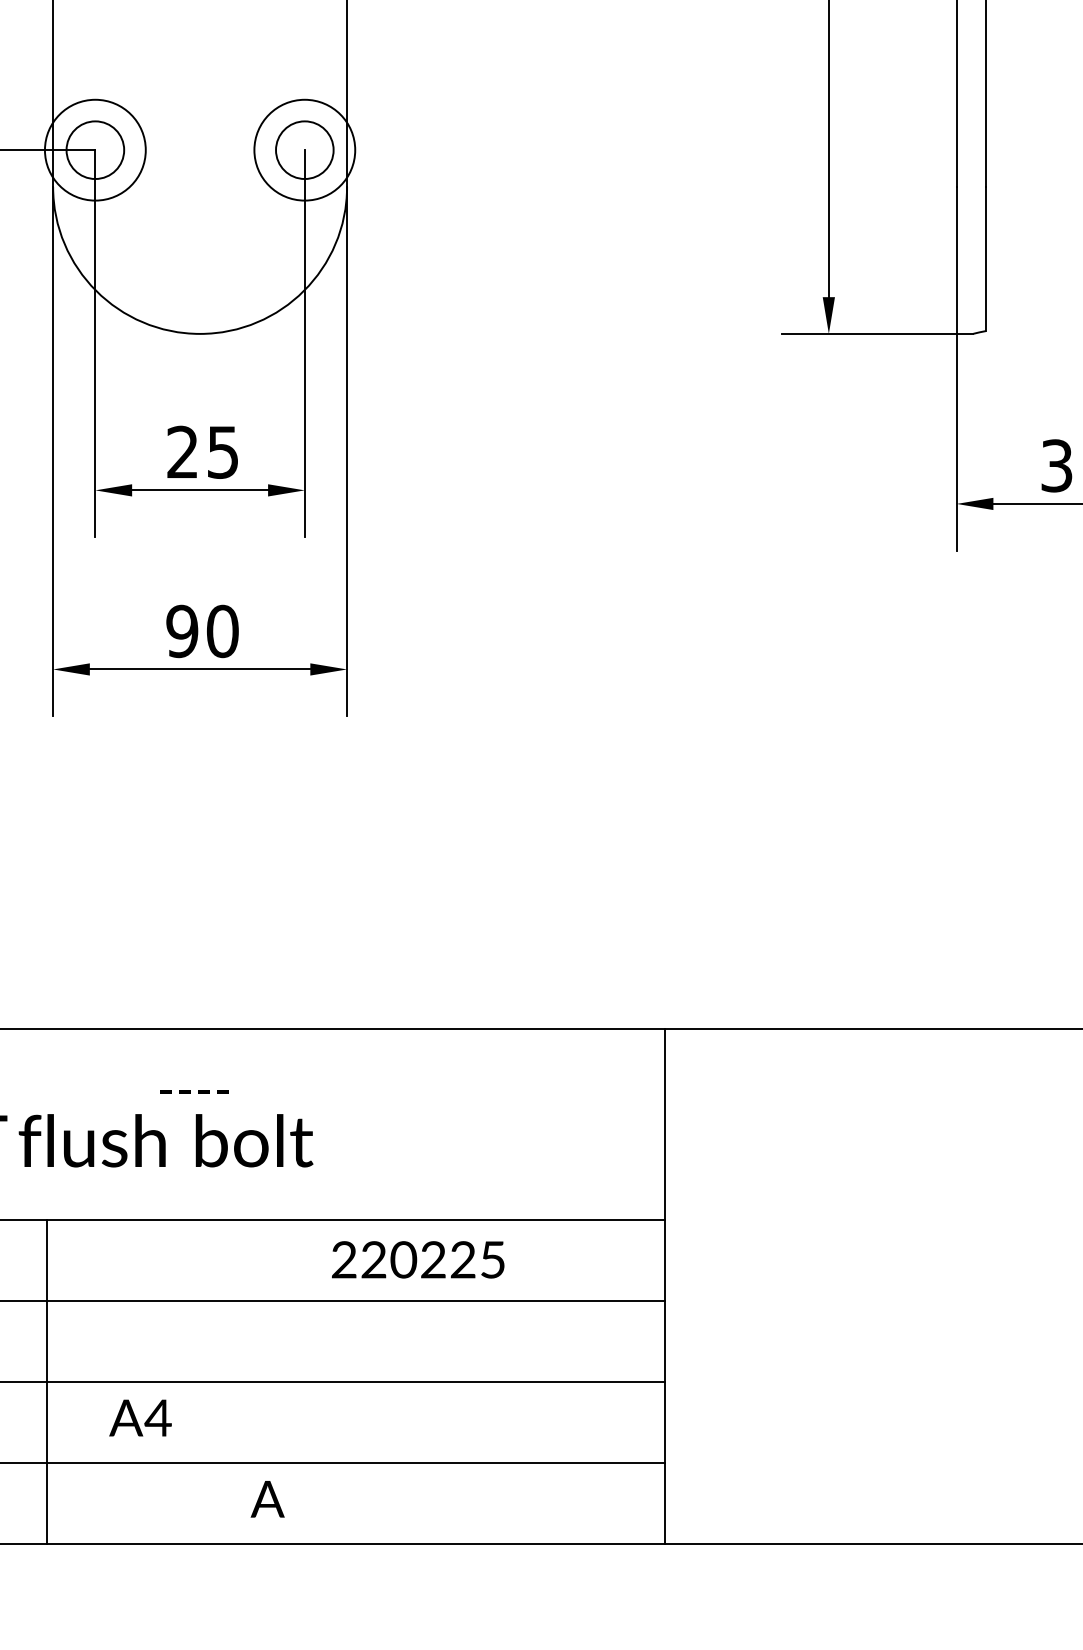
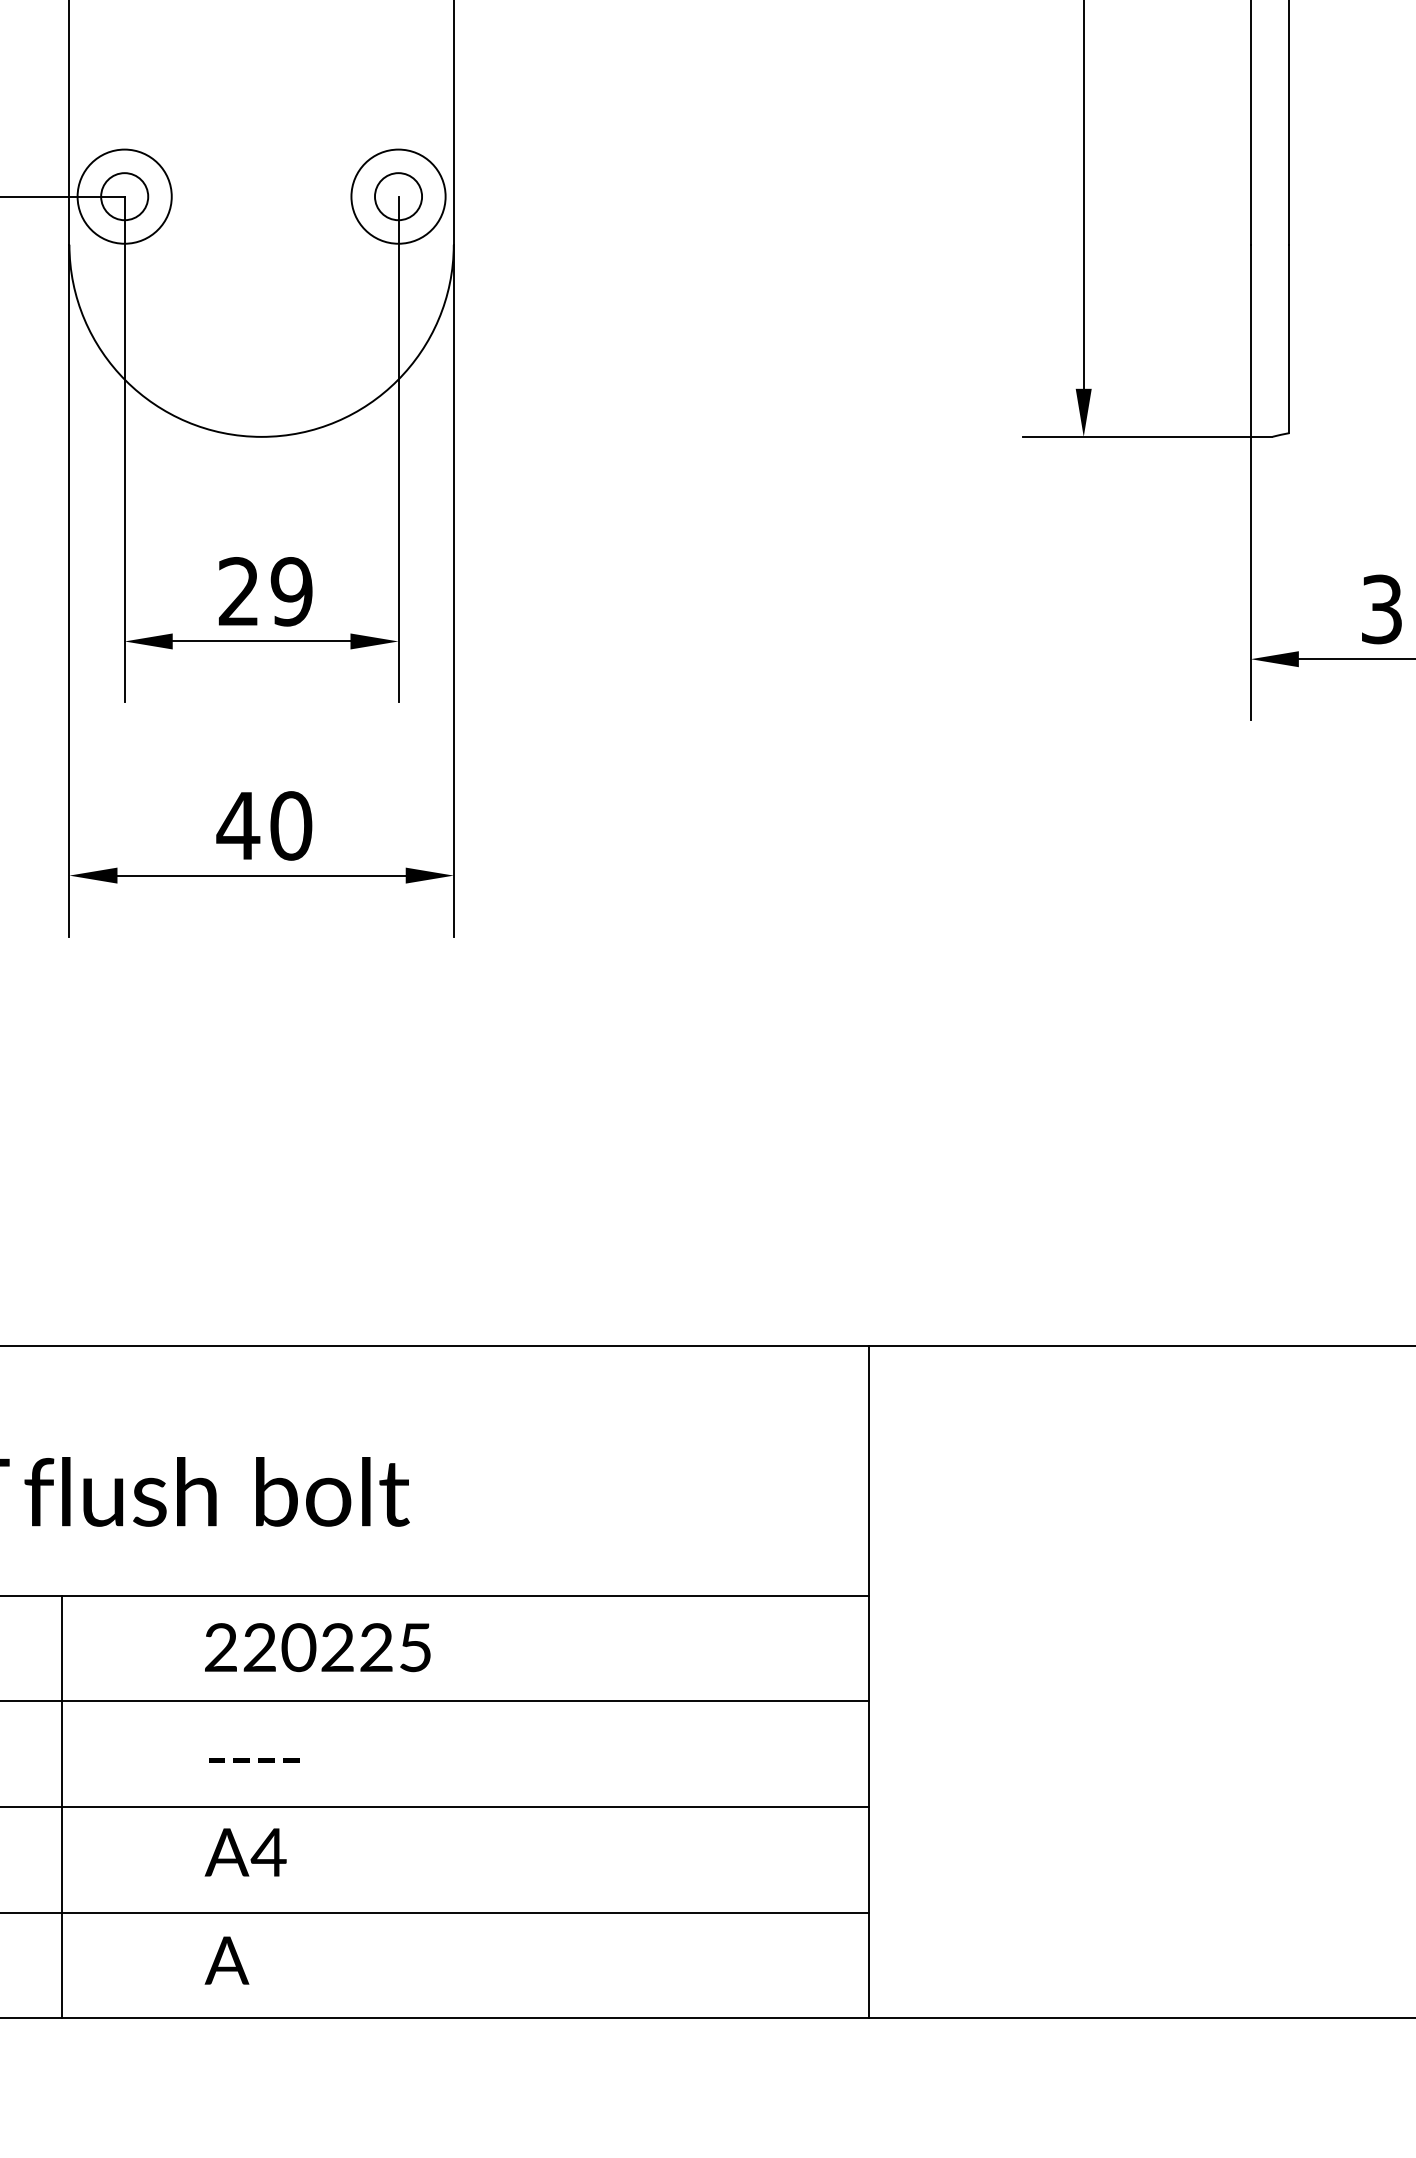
circle: (95, 150) -> (124, 196), size x0.62
circle: (95, 150) -> (124, 196), size x0.71
circle: (304, 150) -> (398, 196), size x0.62
circle: (304, 150) -> (398, 196), size x0.71
text: (222, 452) -> (291, 591), 25 -> 29
text: (182, 631) -> (238, 825), 90 -> 40
text: (194, 1092) -> (254, 1760), moved
text: (417, 1259) -> (317, 1647), moved
text: (140, 1418) -> (245, 1852), moved
text: (267, 1499) -> (226, 1960), moved

